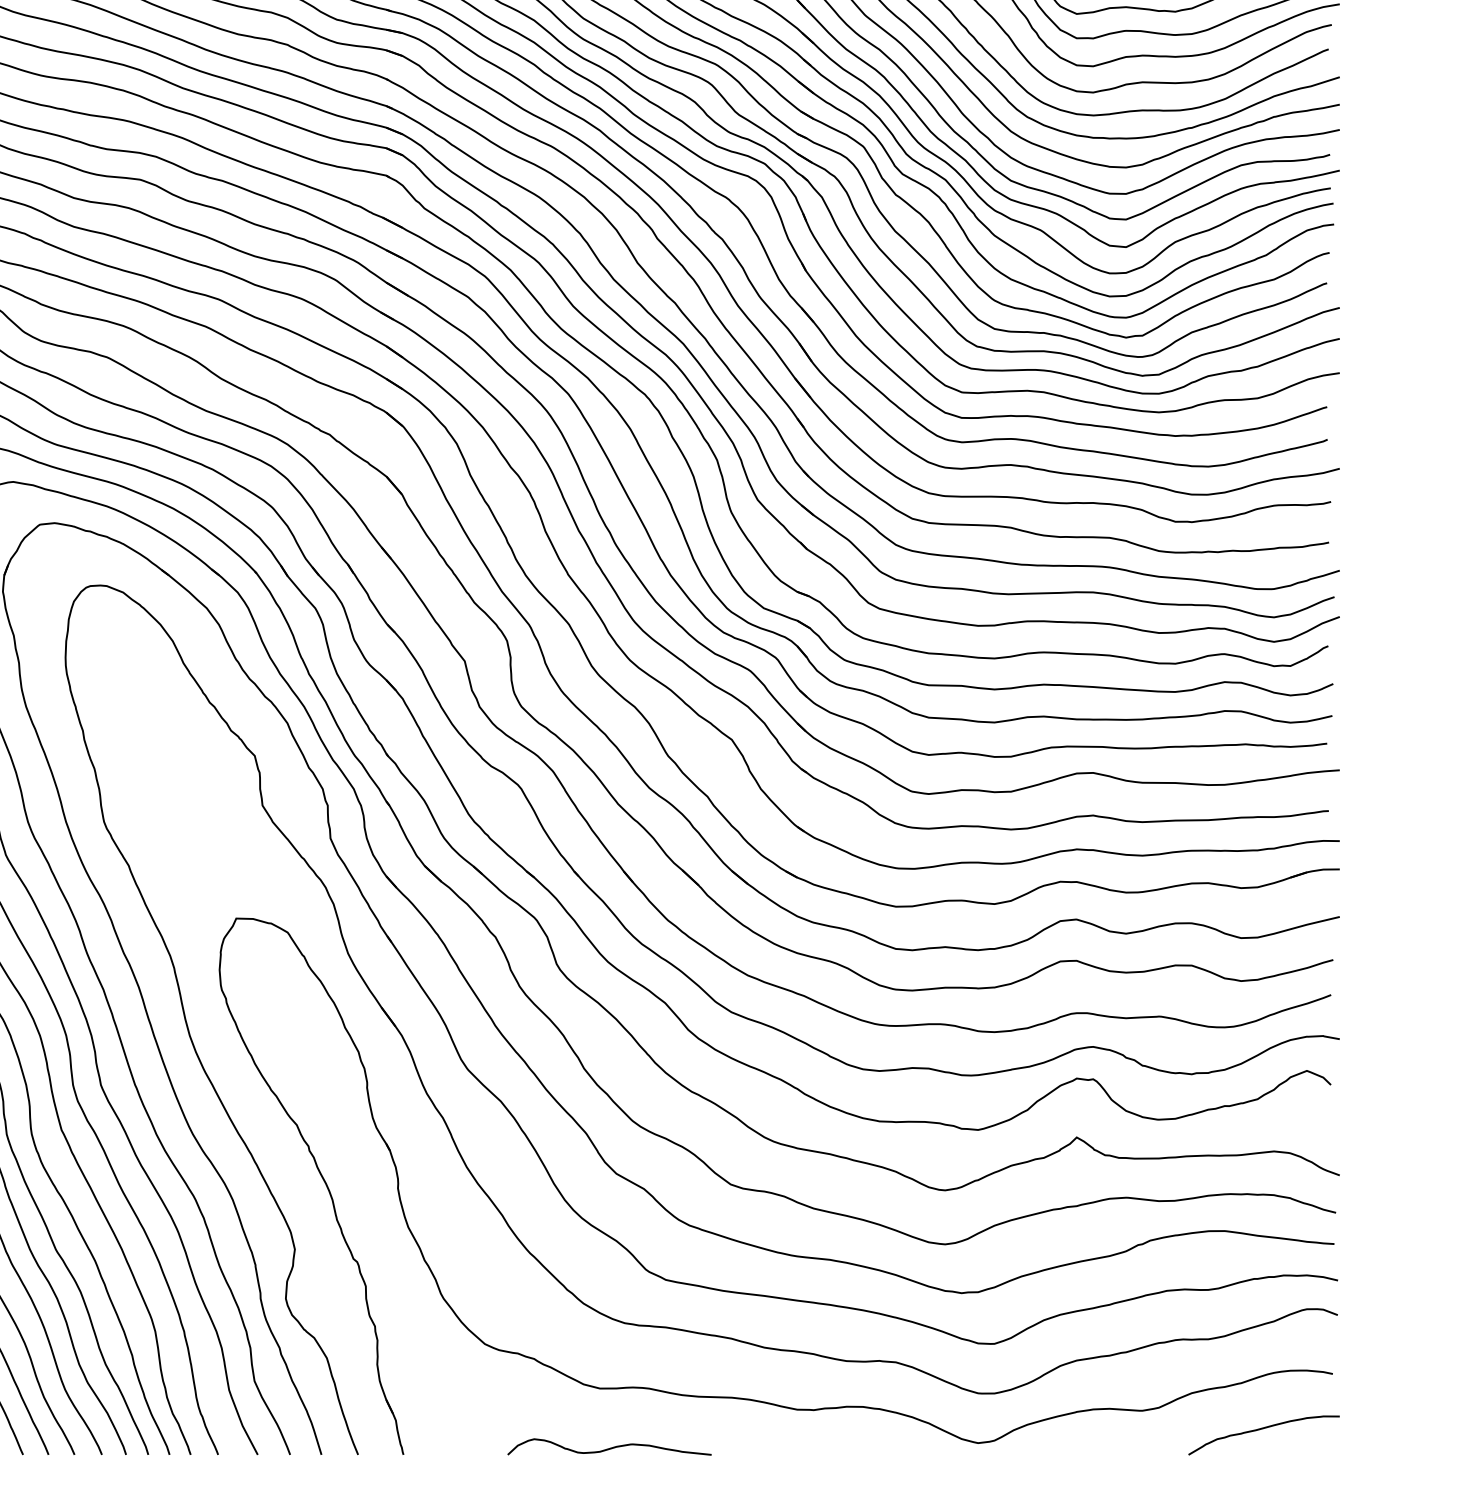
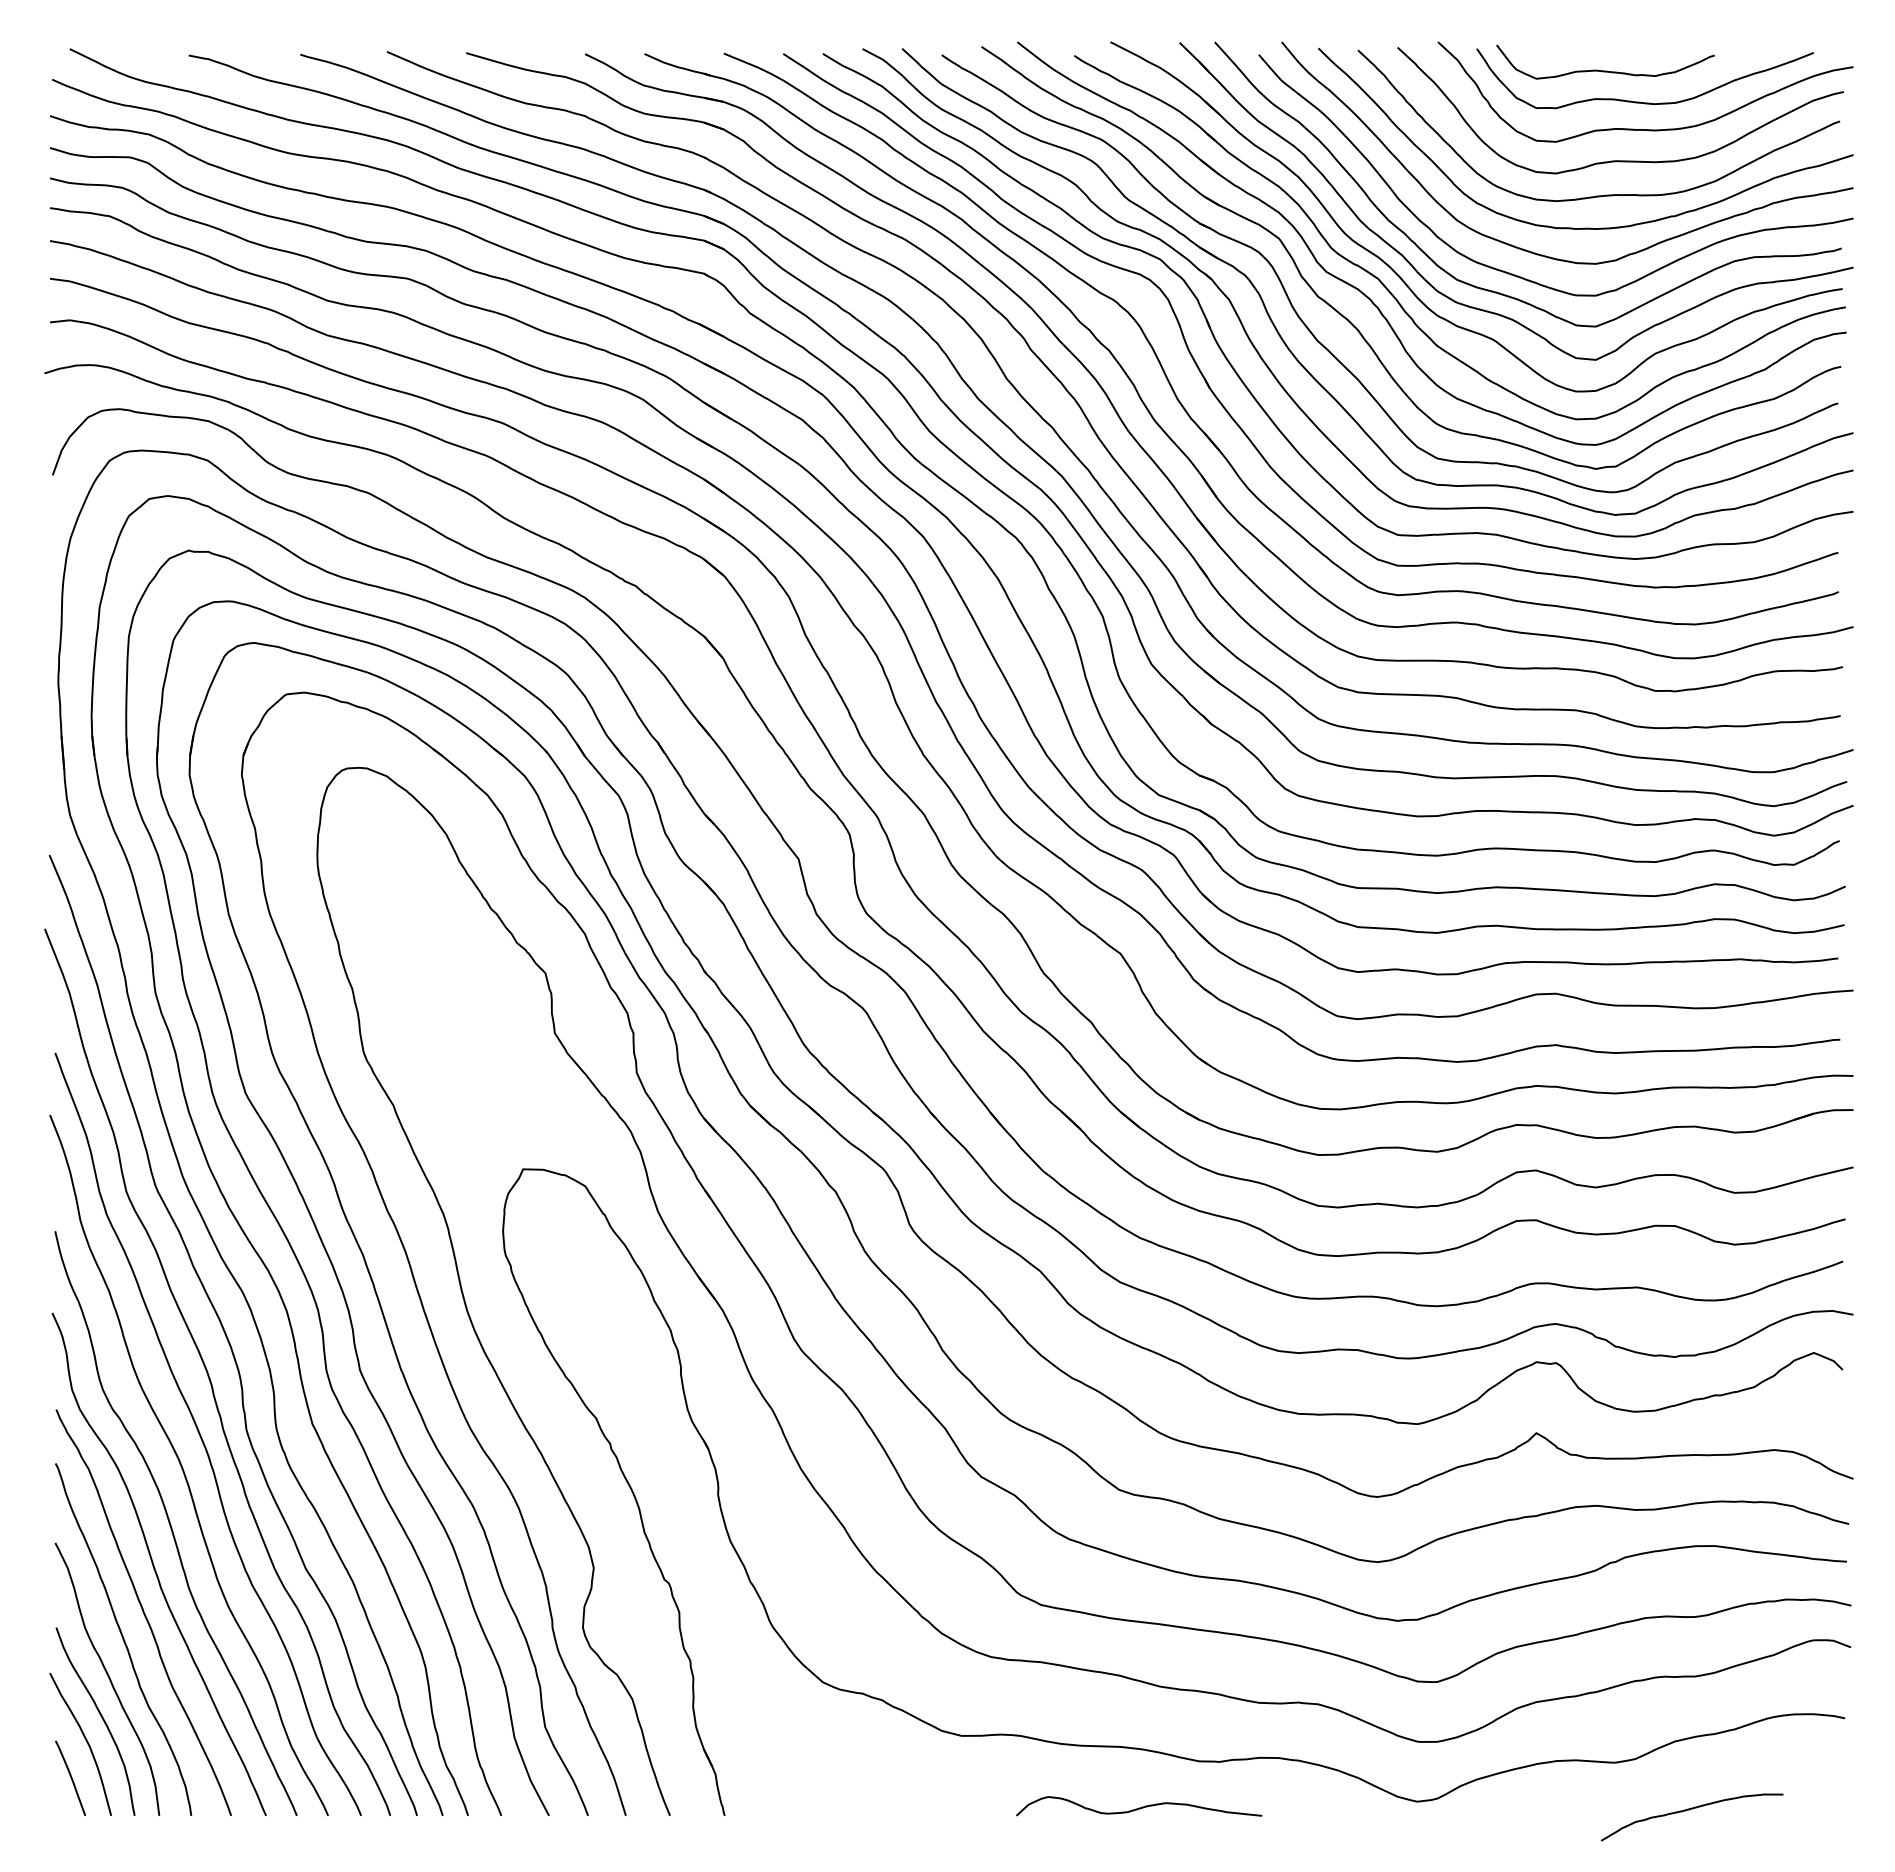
curve: (1261, 1429) -> (1689, 1810), moved
curve: (609, 1447) -> (1139, 1807), moved

